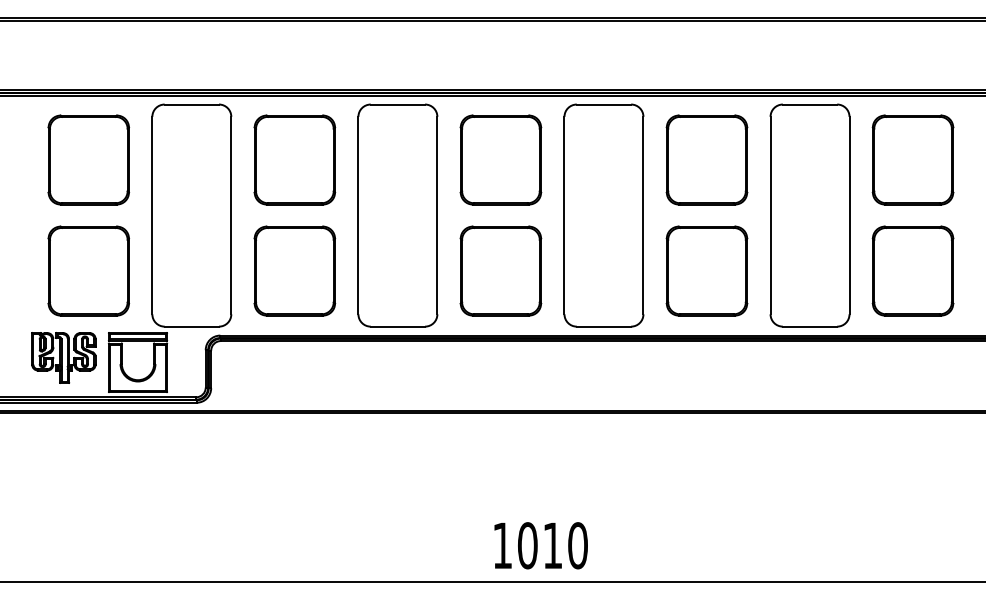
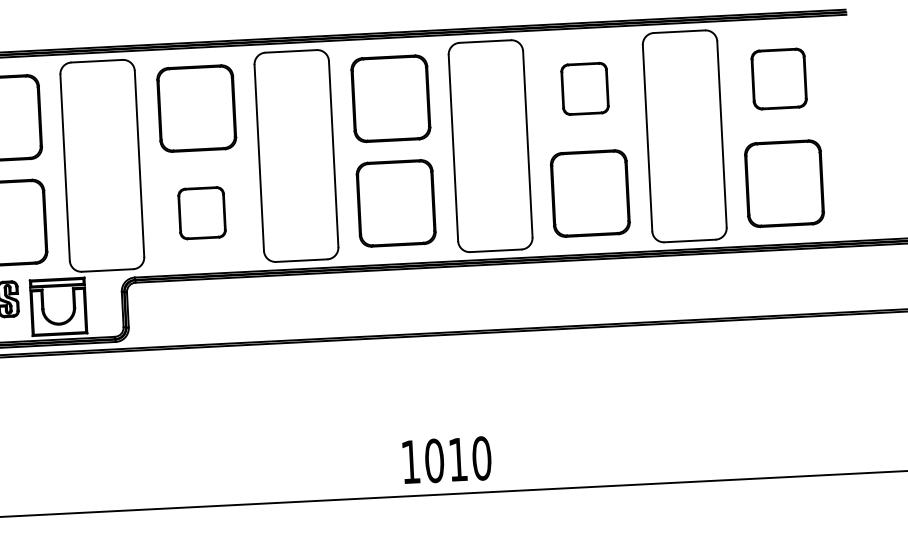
part: (706, 159) -> (584, 88), size x0.6
part: (912, 159) -> (778, 78), size x0.7
part: (294, 270) -> (201, 212), size x0.6

